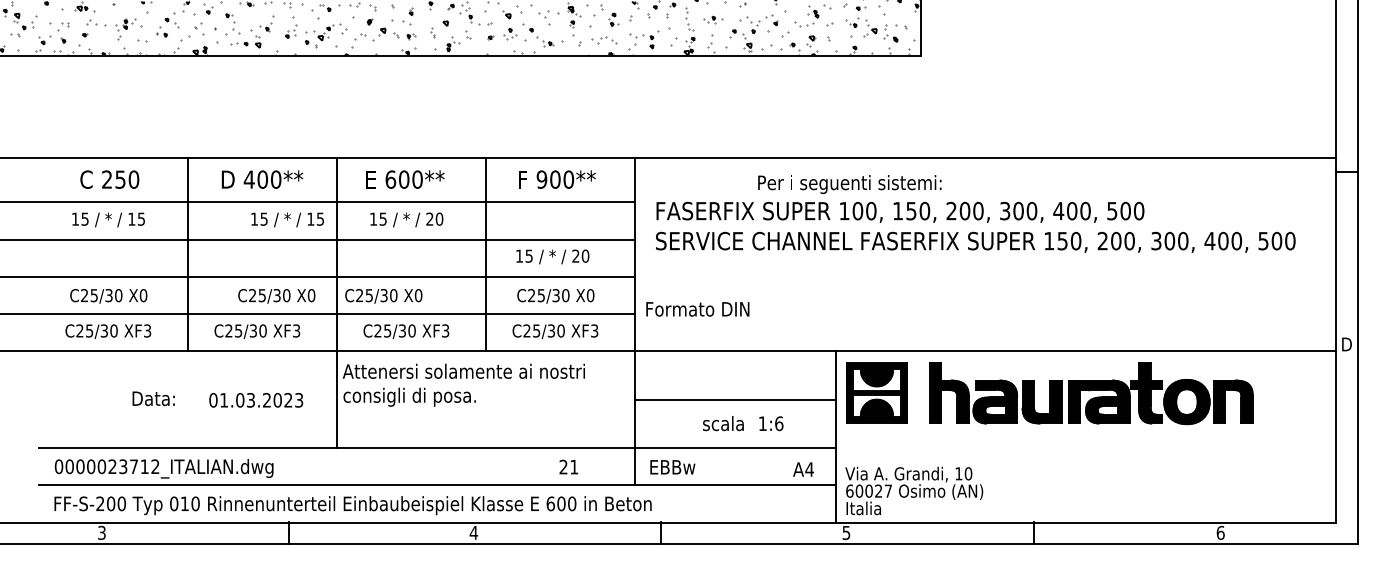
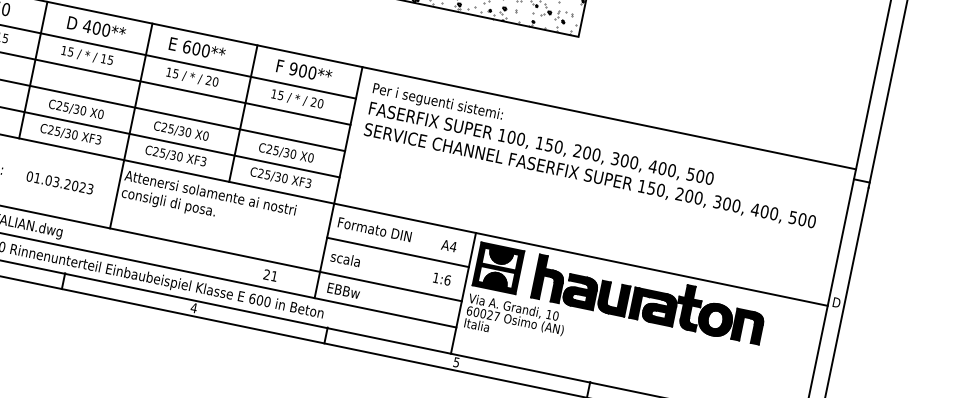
text: (849, 184) -> (437, 102), moved
text: (287, 219) -> (87, 55), moved
text: (552, 256) -> (297, 99), moved
text: (276, 296) -> (76, 109), moved
text: (383, 296) -> (181, 131), moved
text: (697, 309) -> (374, 229), moved
text: (723, 423) -> (345, 259), moved
text: (771, 423) -> (442, 279), moved
text: (803, 469) -> (449, 245), moved
text: (914, 490) -> (515, 319), moved

